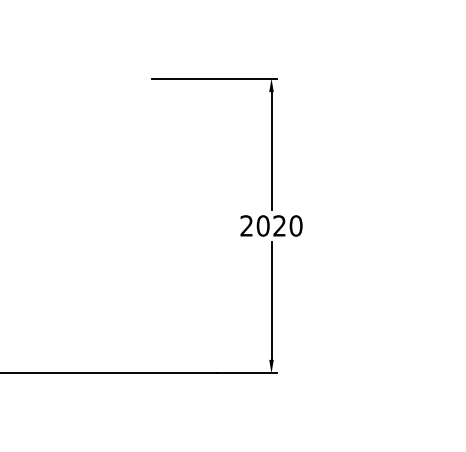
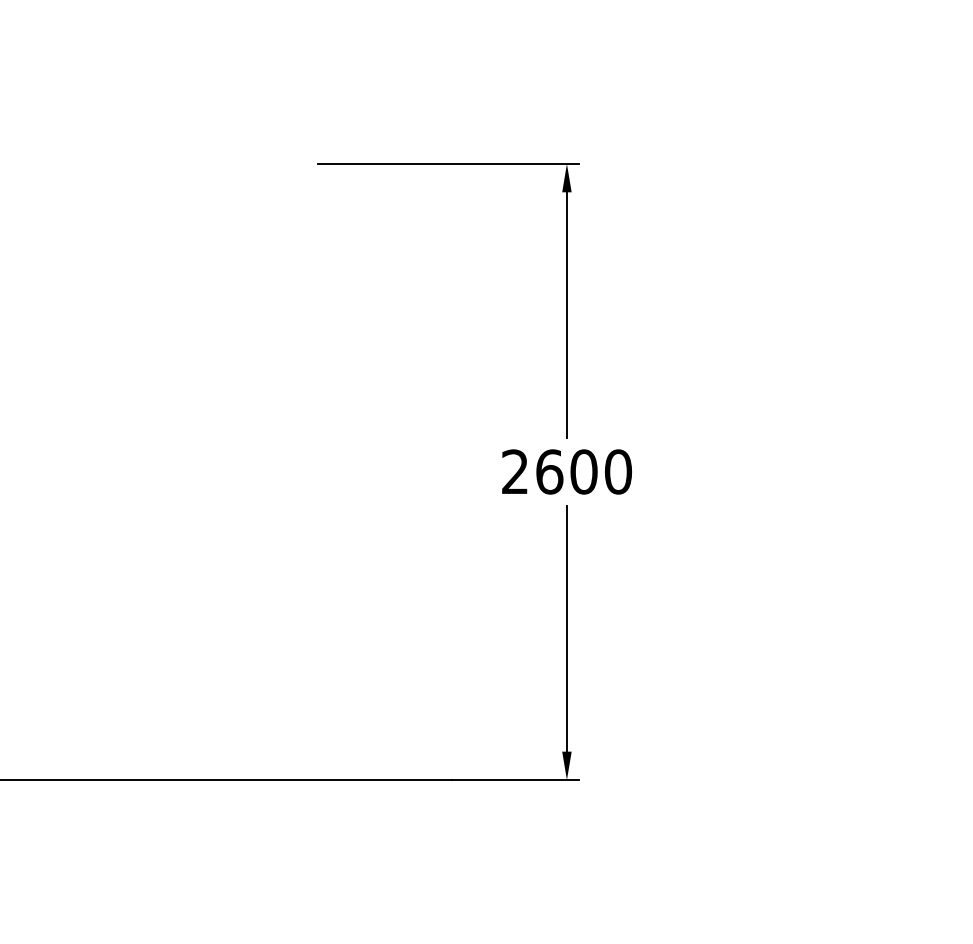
text: (271, 225) -> (566, 470), 2020 -> 2600

